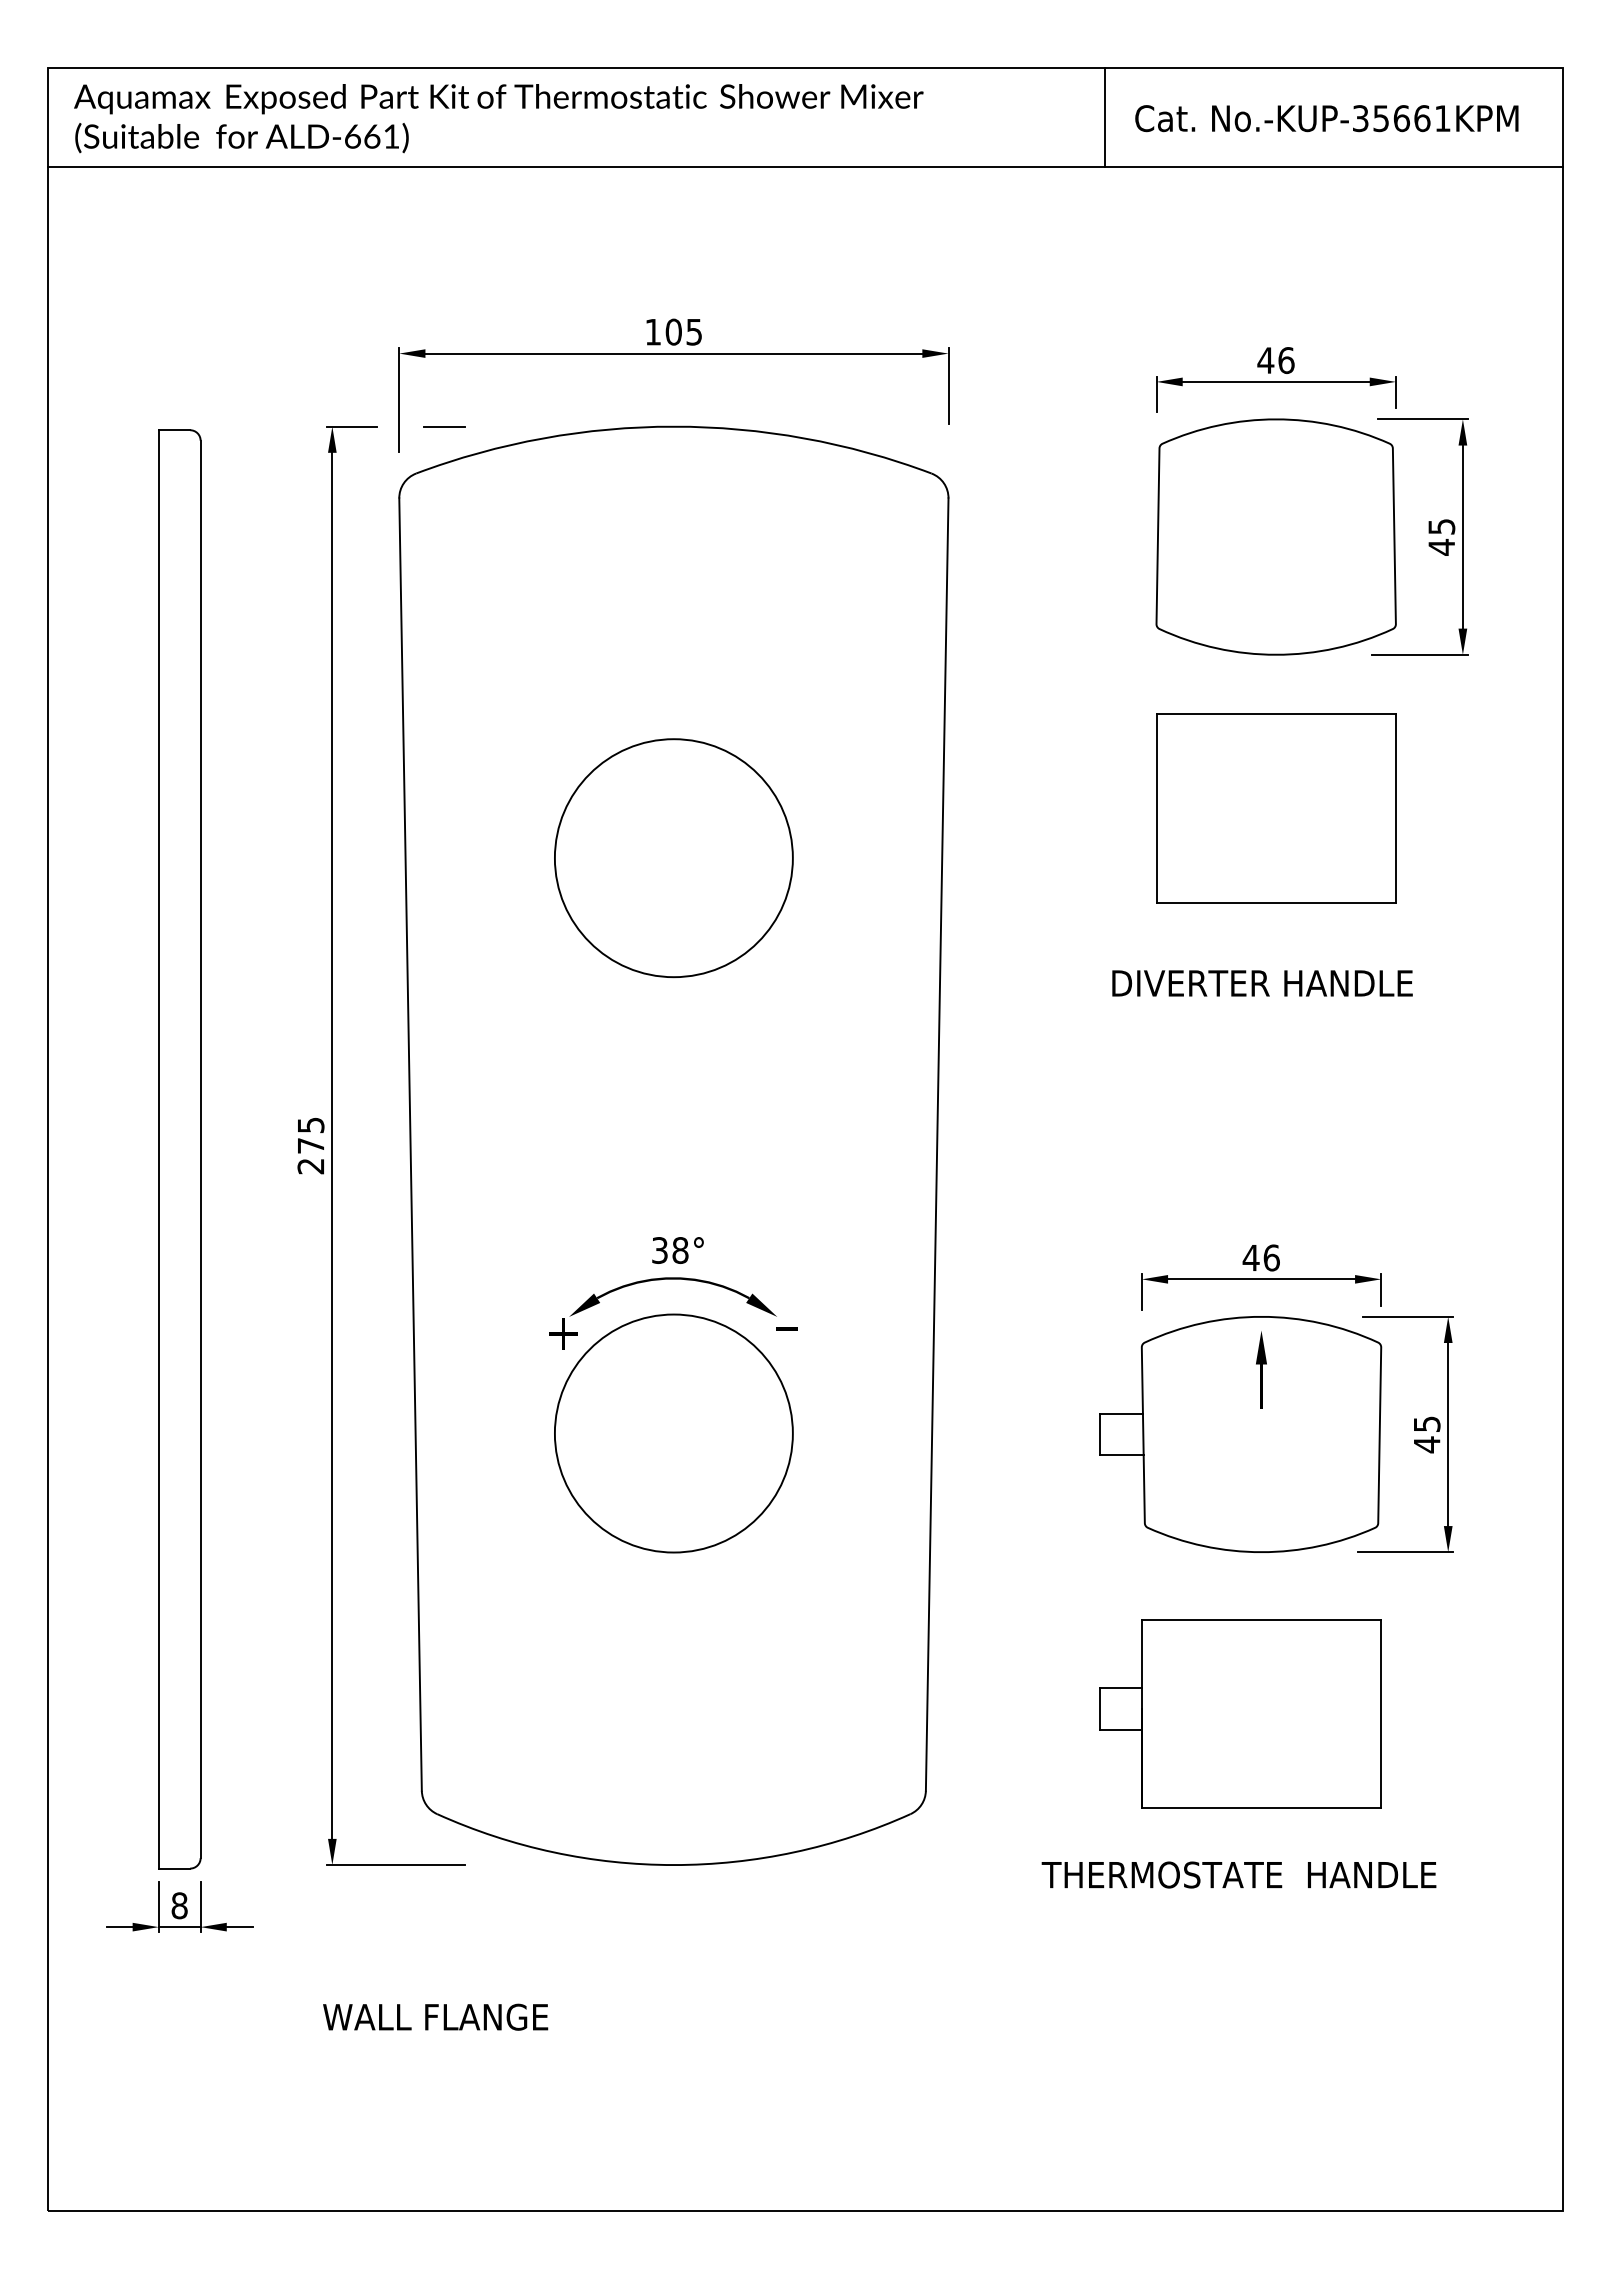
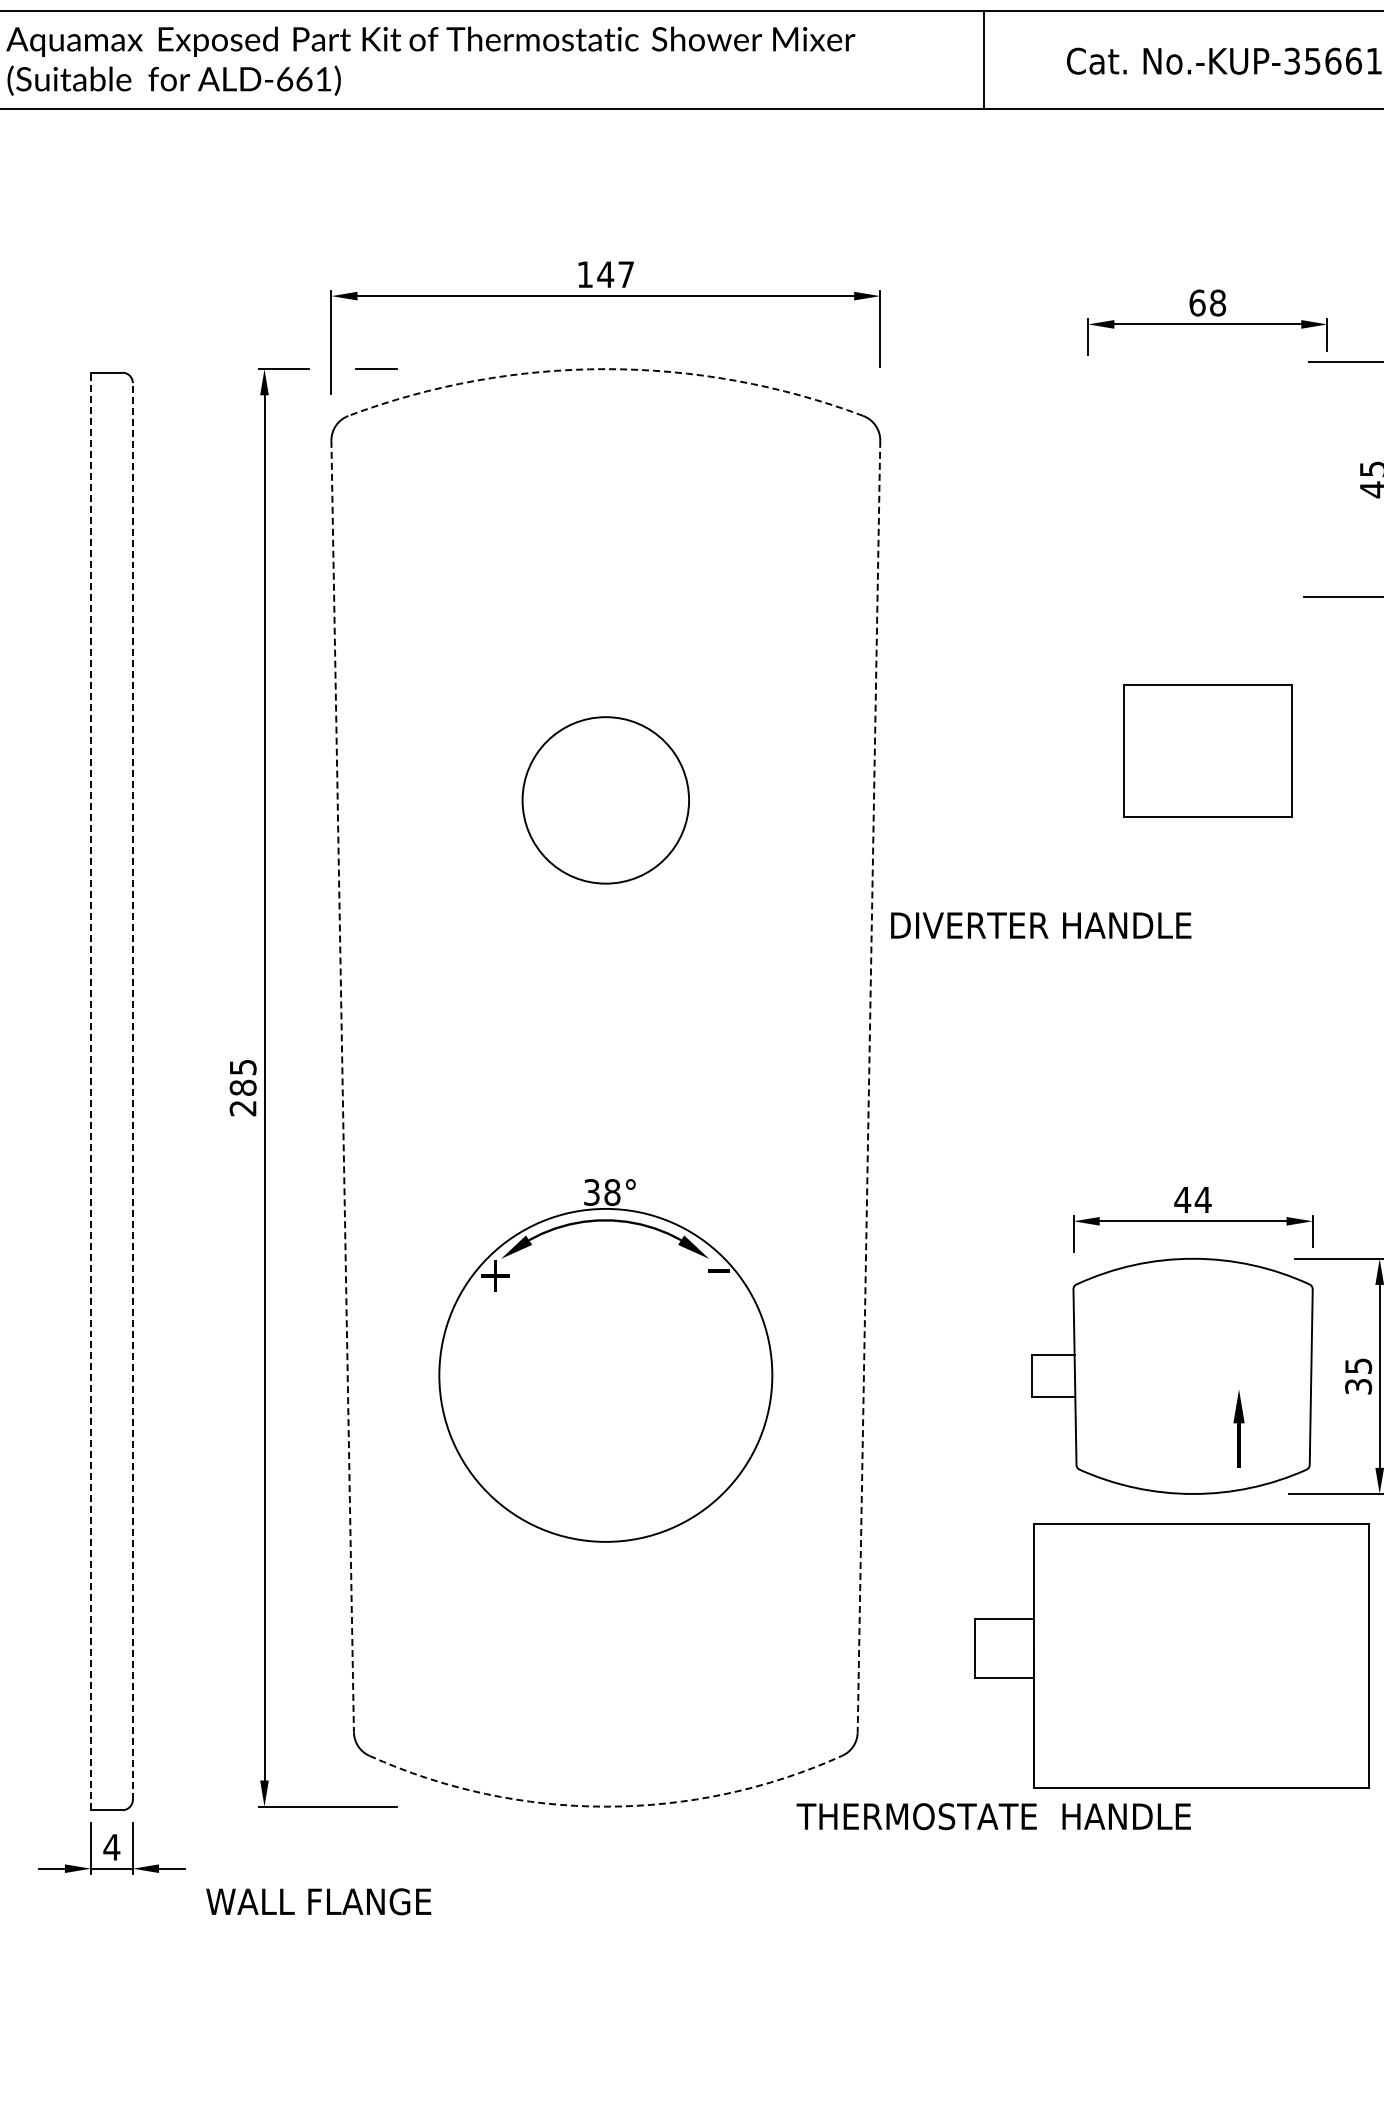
line: (1105, 117) -> (984, 60), moved
text: (683, 331) -> (615, 274), 105 -> 147
text: (1275, 360) -> (1207, 303), 46 -> 68
arc: (673, 426) -> (605, 368), solid -> dashed
part: (1275, 536) -> (1207, 478), removed
part: (1276, 808) -> (1208, 750), size x0.7
circle: (673, 858) -> (605, 800), size x0.7
text: (1262, 983) -> (1041, 925), moved
text: (310, 1145) -> (242, 1087), 275 -> 285
line: (410, 1145) -> (342, 1087), solid -> dashed
line: (937, 1145) -> (869, 1087), solid -> dashed
line: (158, 1148) -> (90, 1090), solid -> dashed
line: (200, 1149) -> (132, 1091), solid -> dashed
text: (1271, 1257) -> (1203, 1199), 46 -> 44
part: (1261, 1369) -> (1239, 1428), moved
circle: (673, 1433) -> (605, 1375), size x1.4
text: (1426, 1444) -> (1357, 1386), 45 -> 35
part: (1240, 1713) -> (1172, 1655), size x1.4
arc: (673, 1865) -> (605, 1807), solid -> dashed
text: (1238, 1874) -> (993, 1816), moved
text: (179, 1905) -> (111, 1847), 8 -> 4
text: (435, 2016) -> (318, 1901), moved

